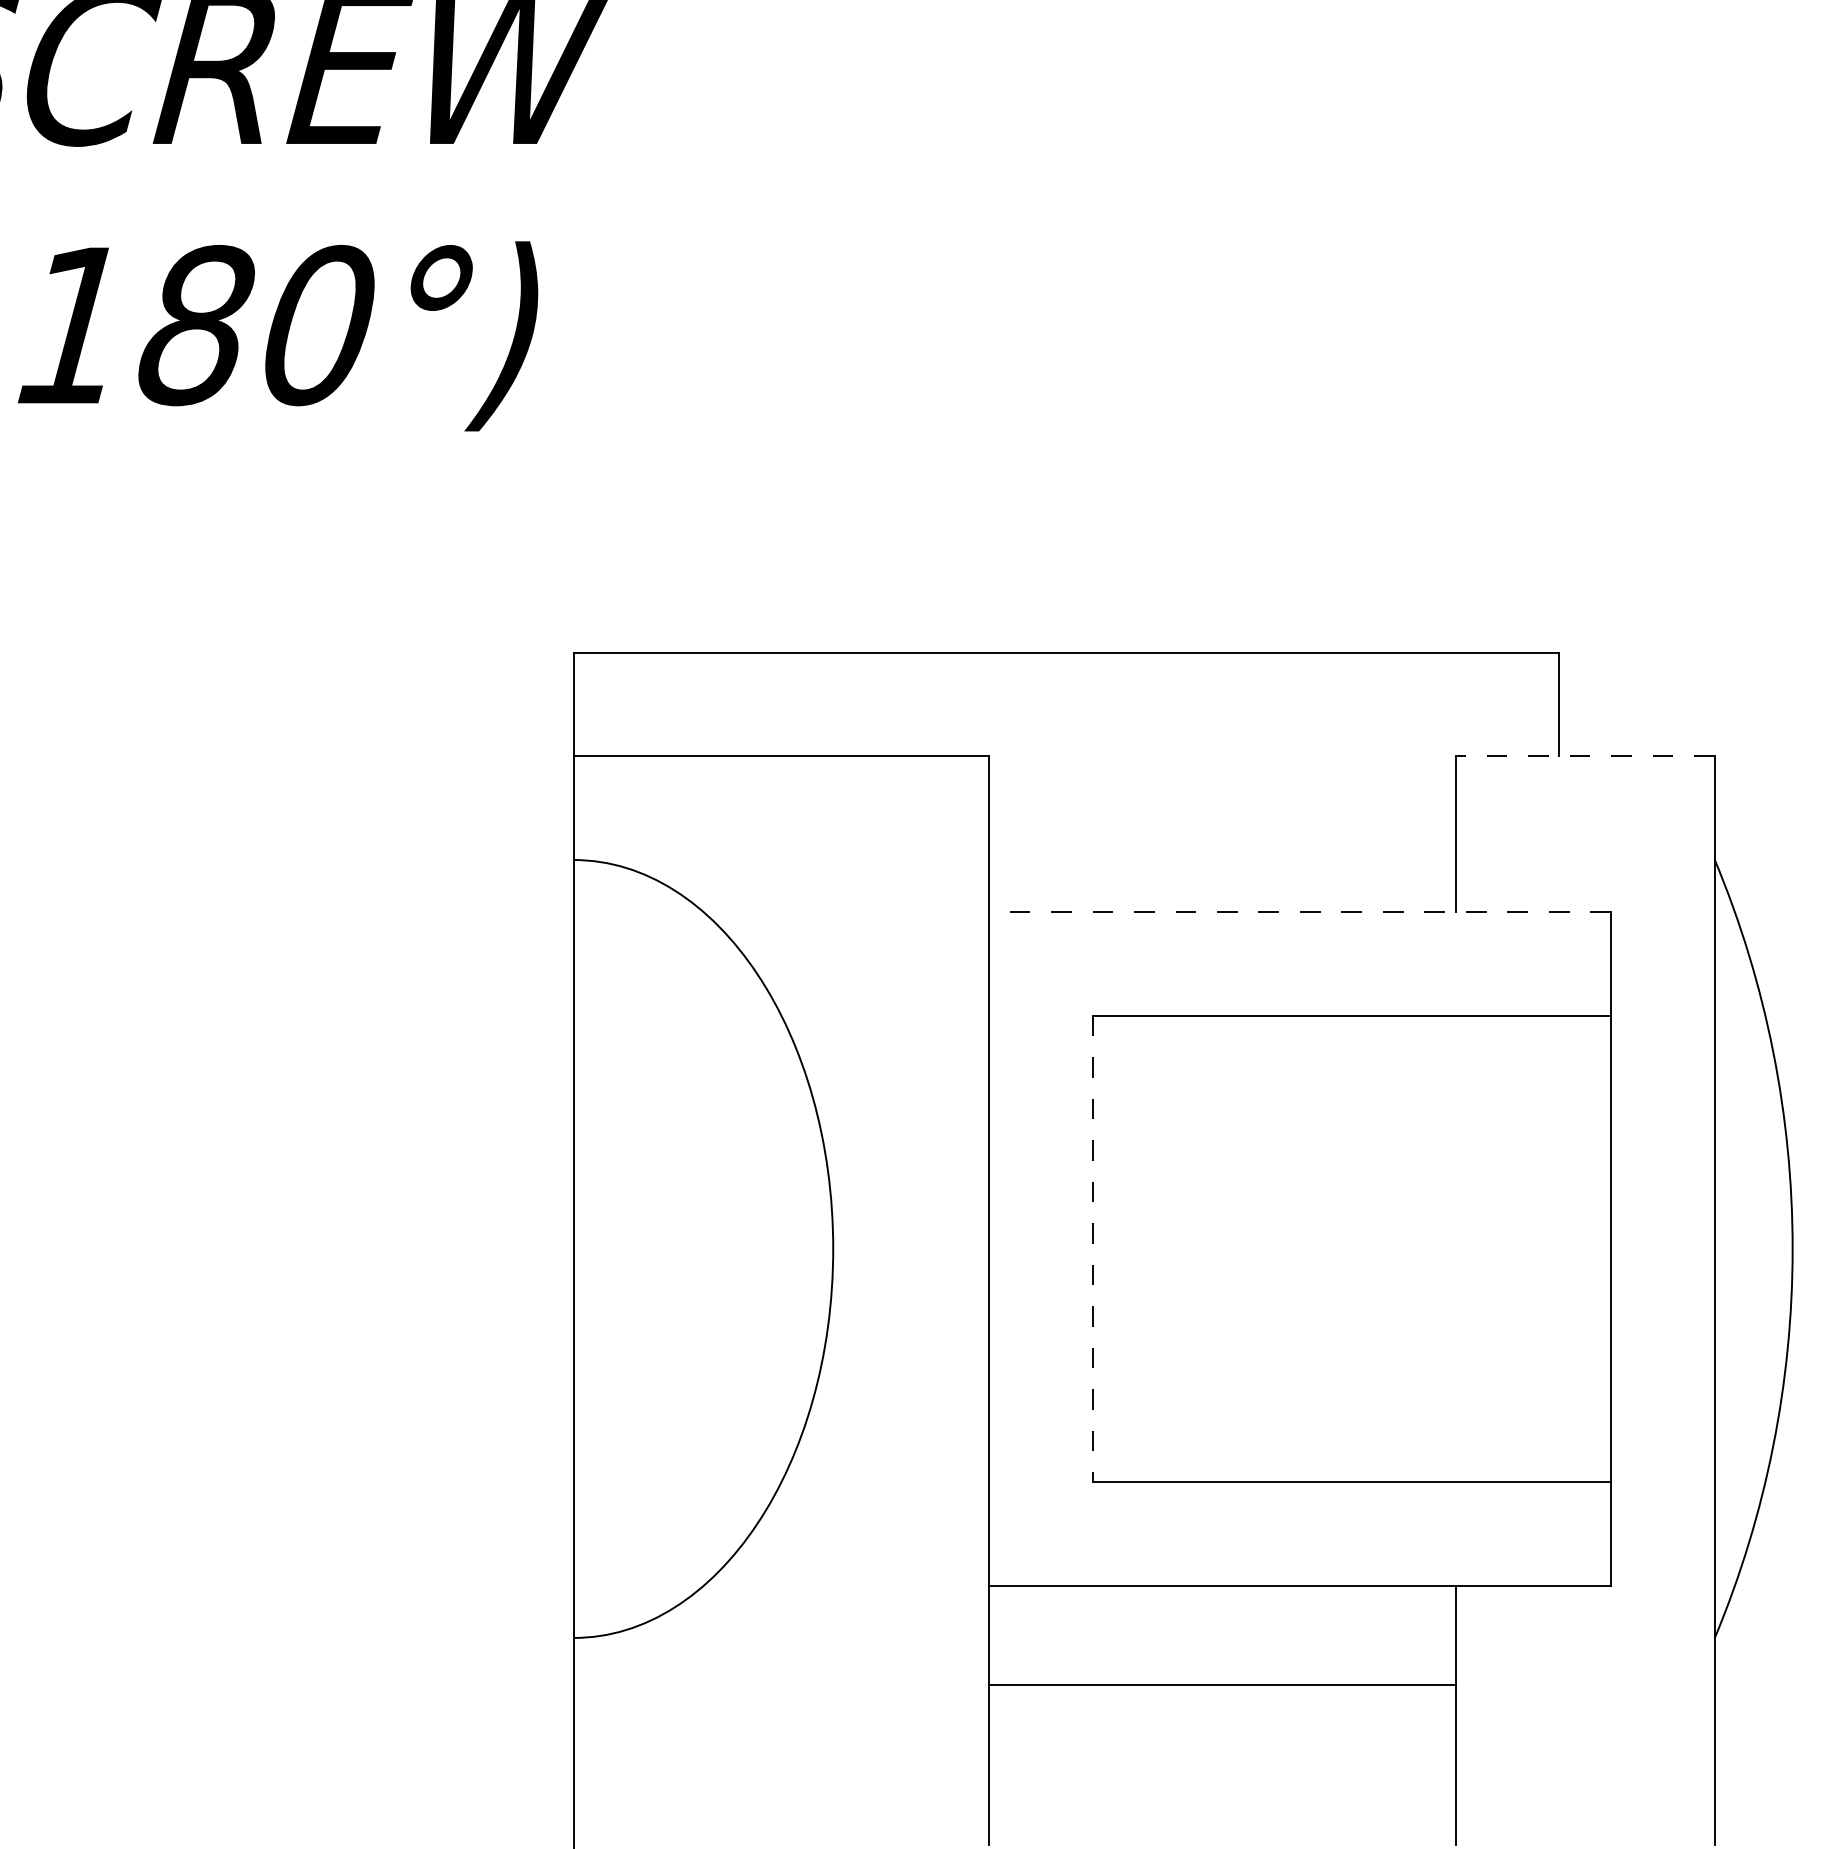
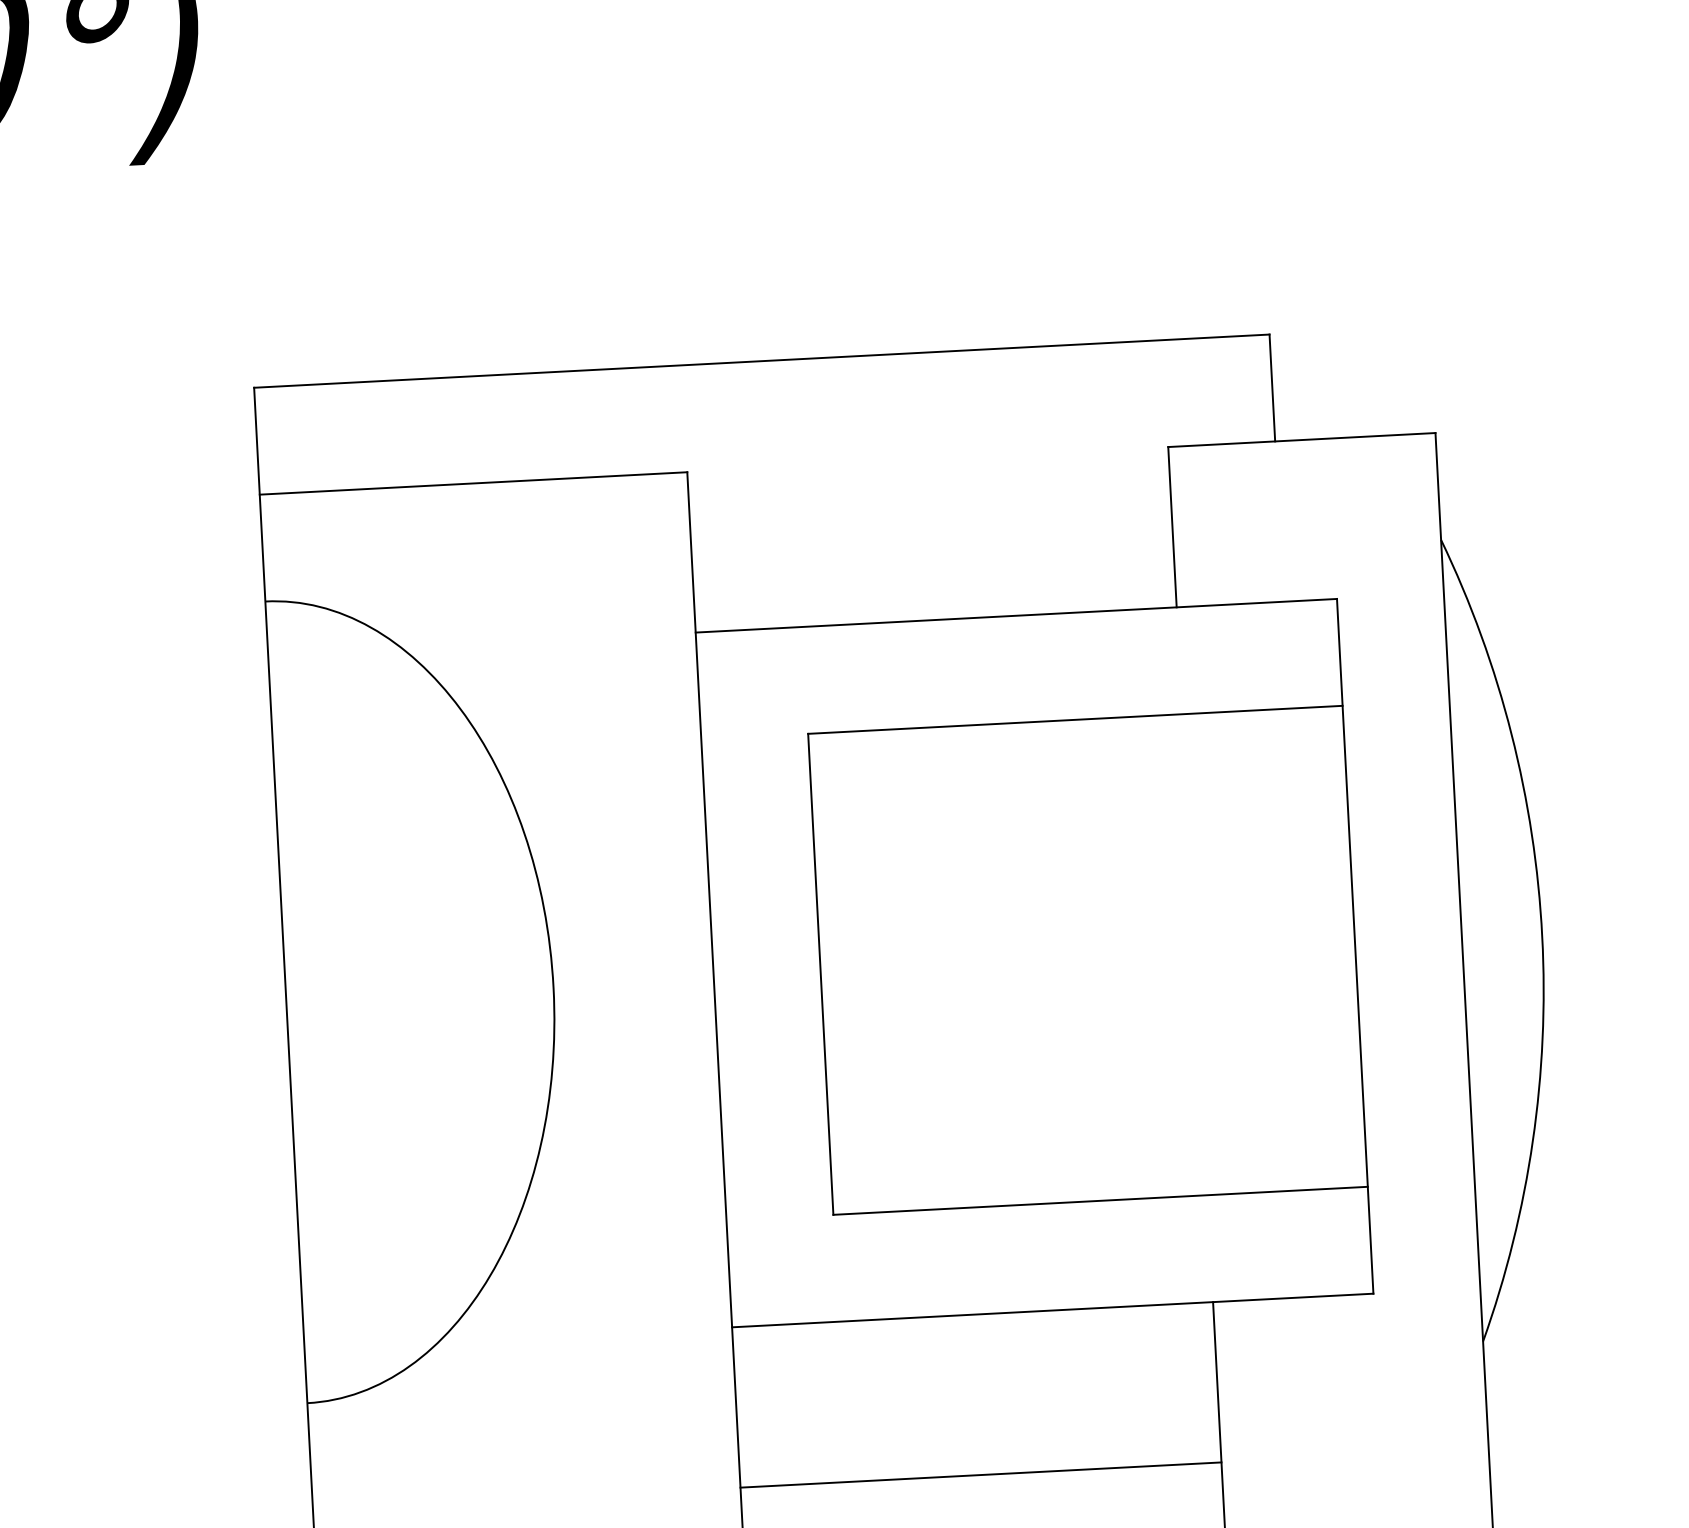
line: (1585, 756) -> (1302, 440), dashed -> solid
line: (1299, 911) -> (1015, 615), dashed -> solid
line: (1092, 1249) -> (820, 974), dashed -> solid
line: (1221, 1684) -> (980, 1474), moved

